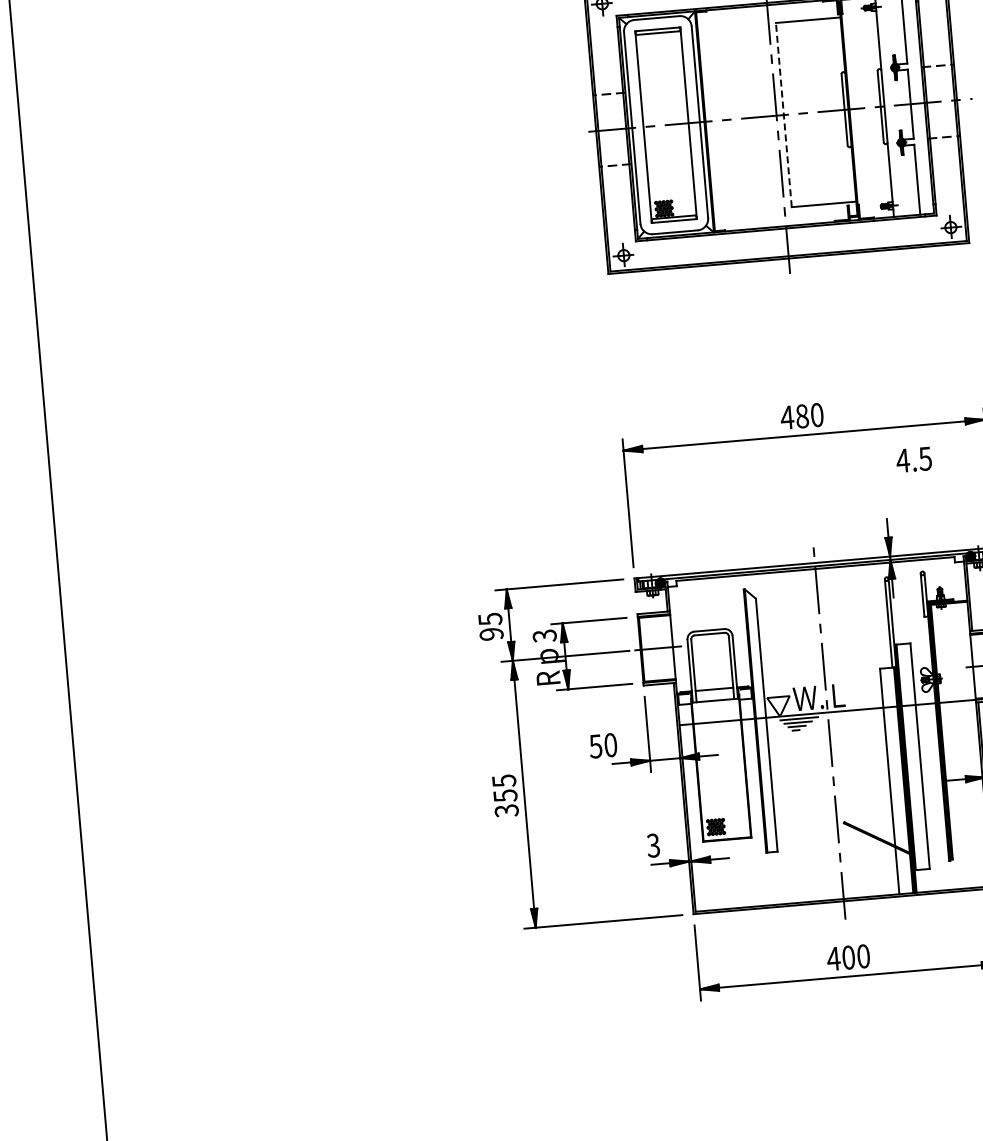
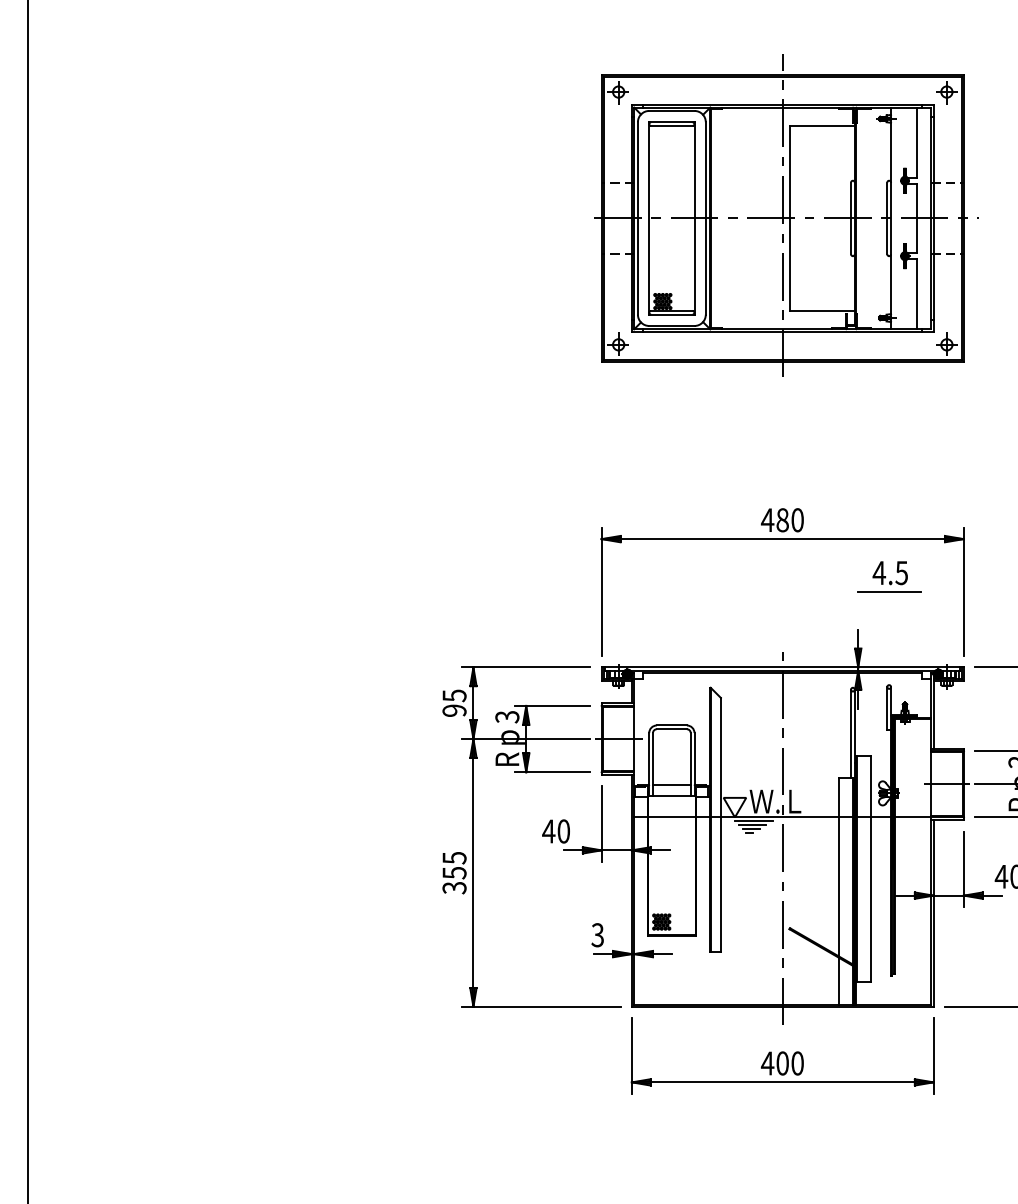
line: (784, 114) -> (790, 217), dashed -> solid
line: (914, 478) -> (889, 591), added
text: (595, 746) -> (548, 831), 50 -> 40

